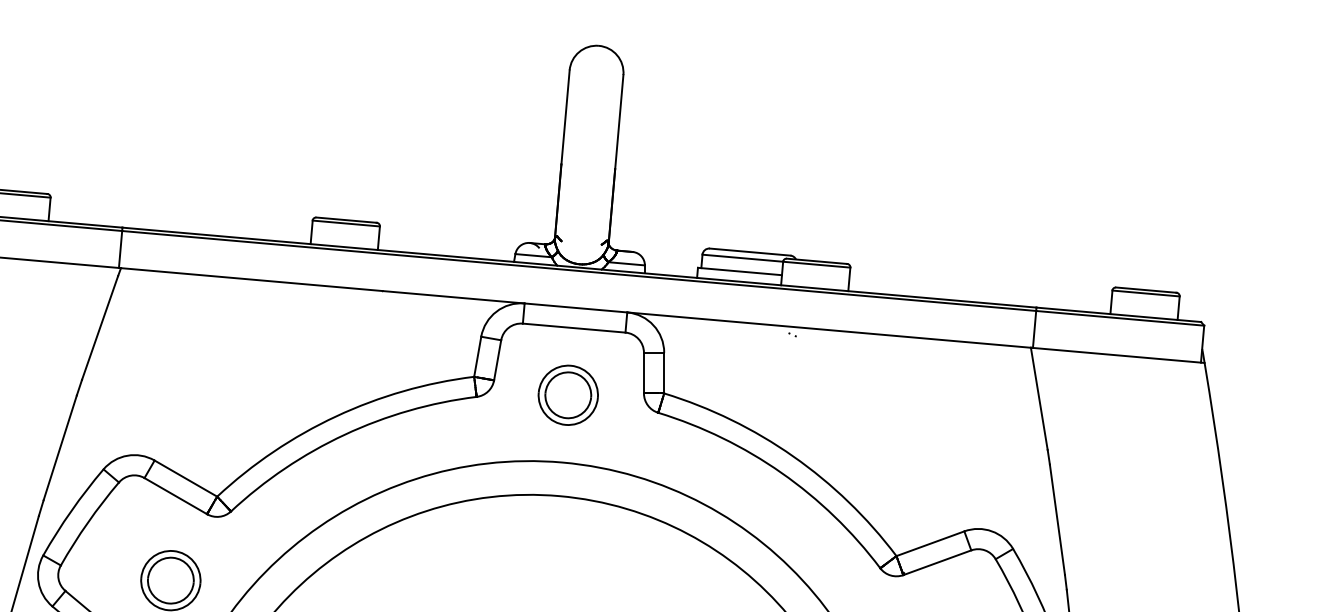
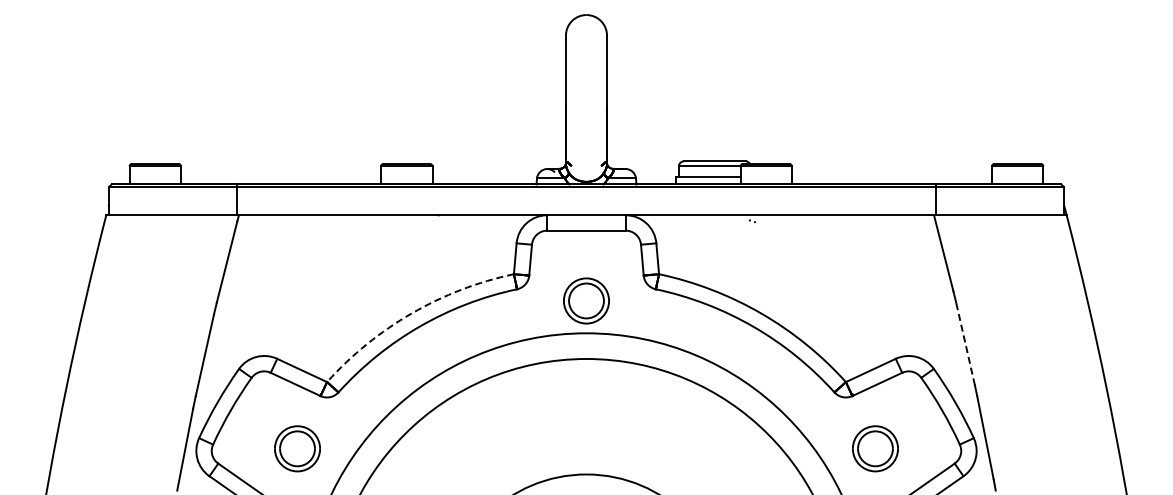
part: (568, 394) -> (586, 300), moved
arc: (335, 416) -> (411, 313), solid -> dashed
line: (1057, 519) -> (965, 343), solid -> dashed

